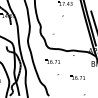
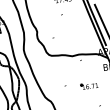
part: (52, 61) -> (56, 70), removed

